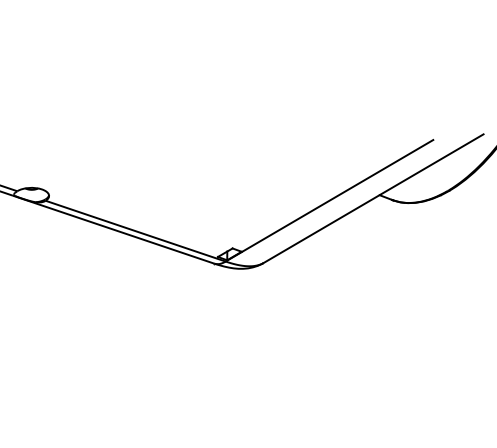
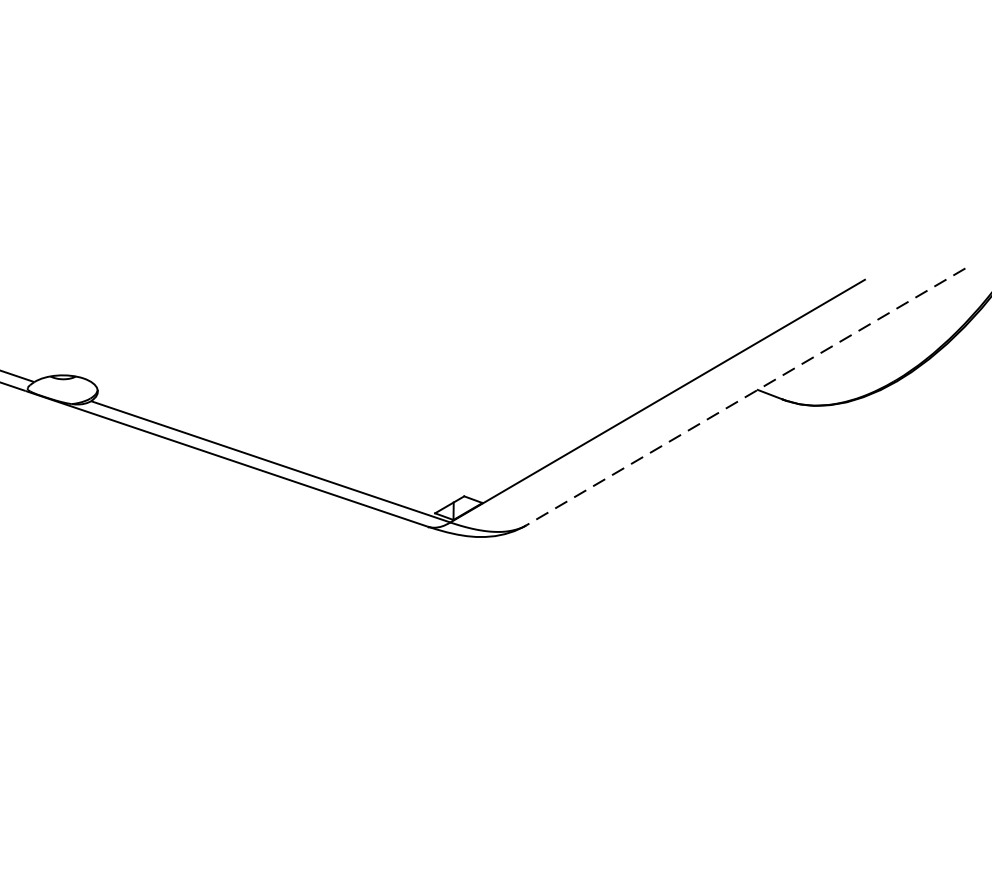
line: (373, 198) -> (745, 396), solid -> dashed

